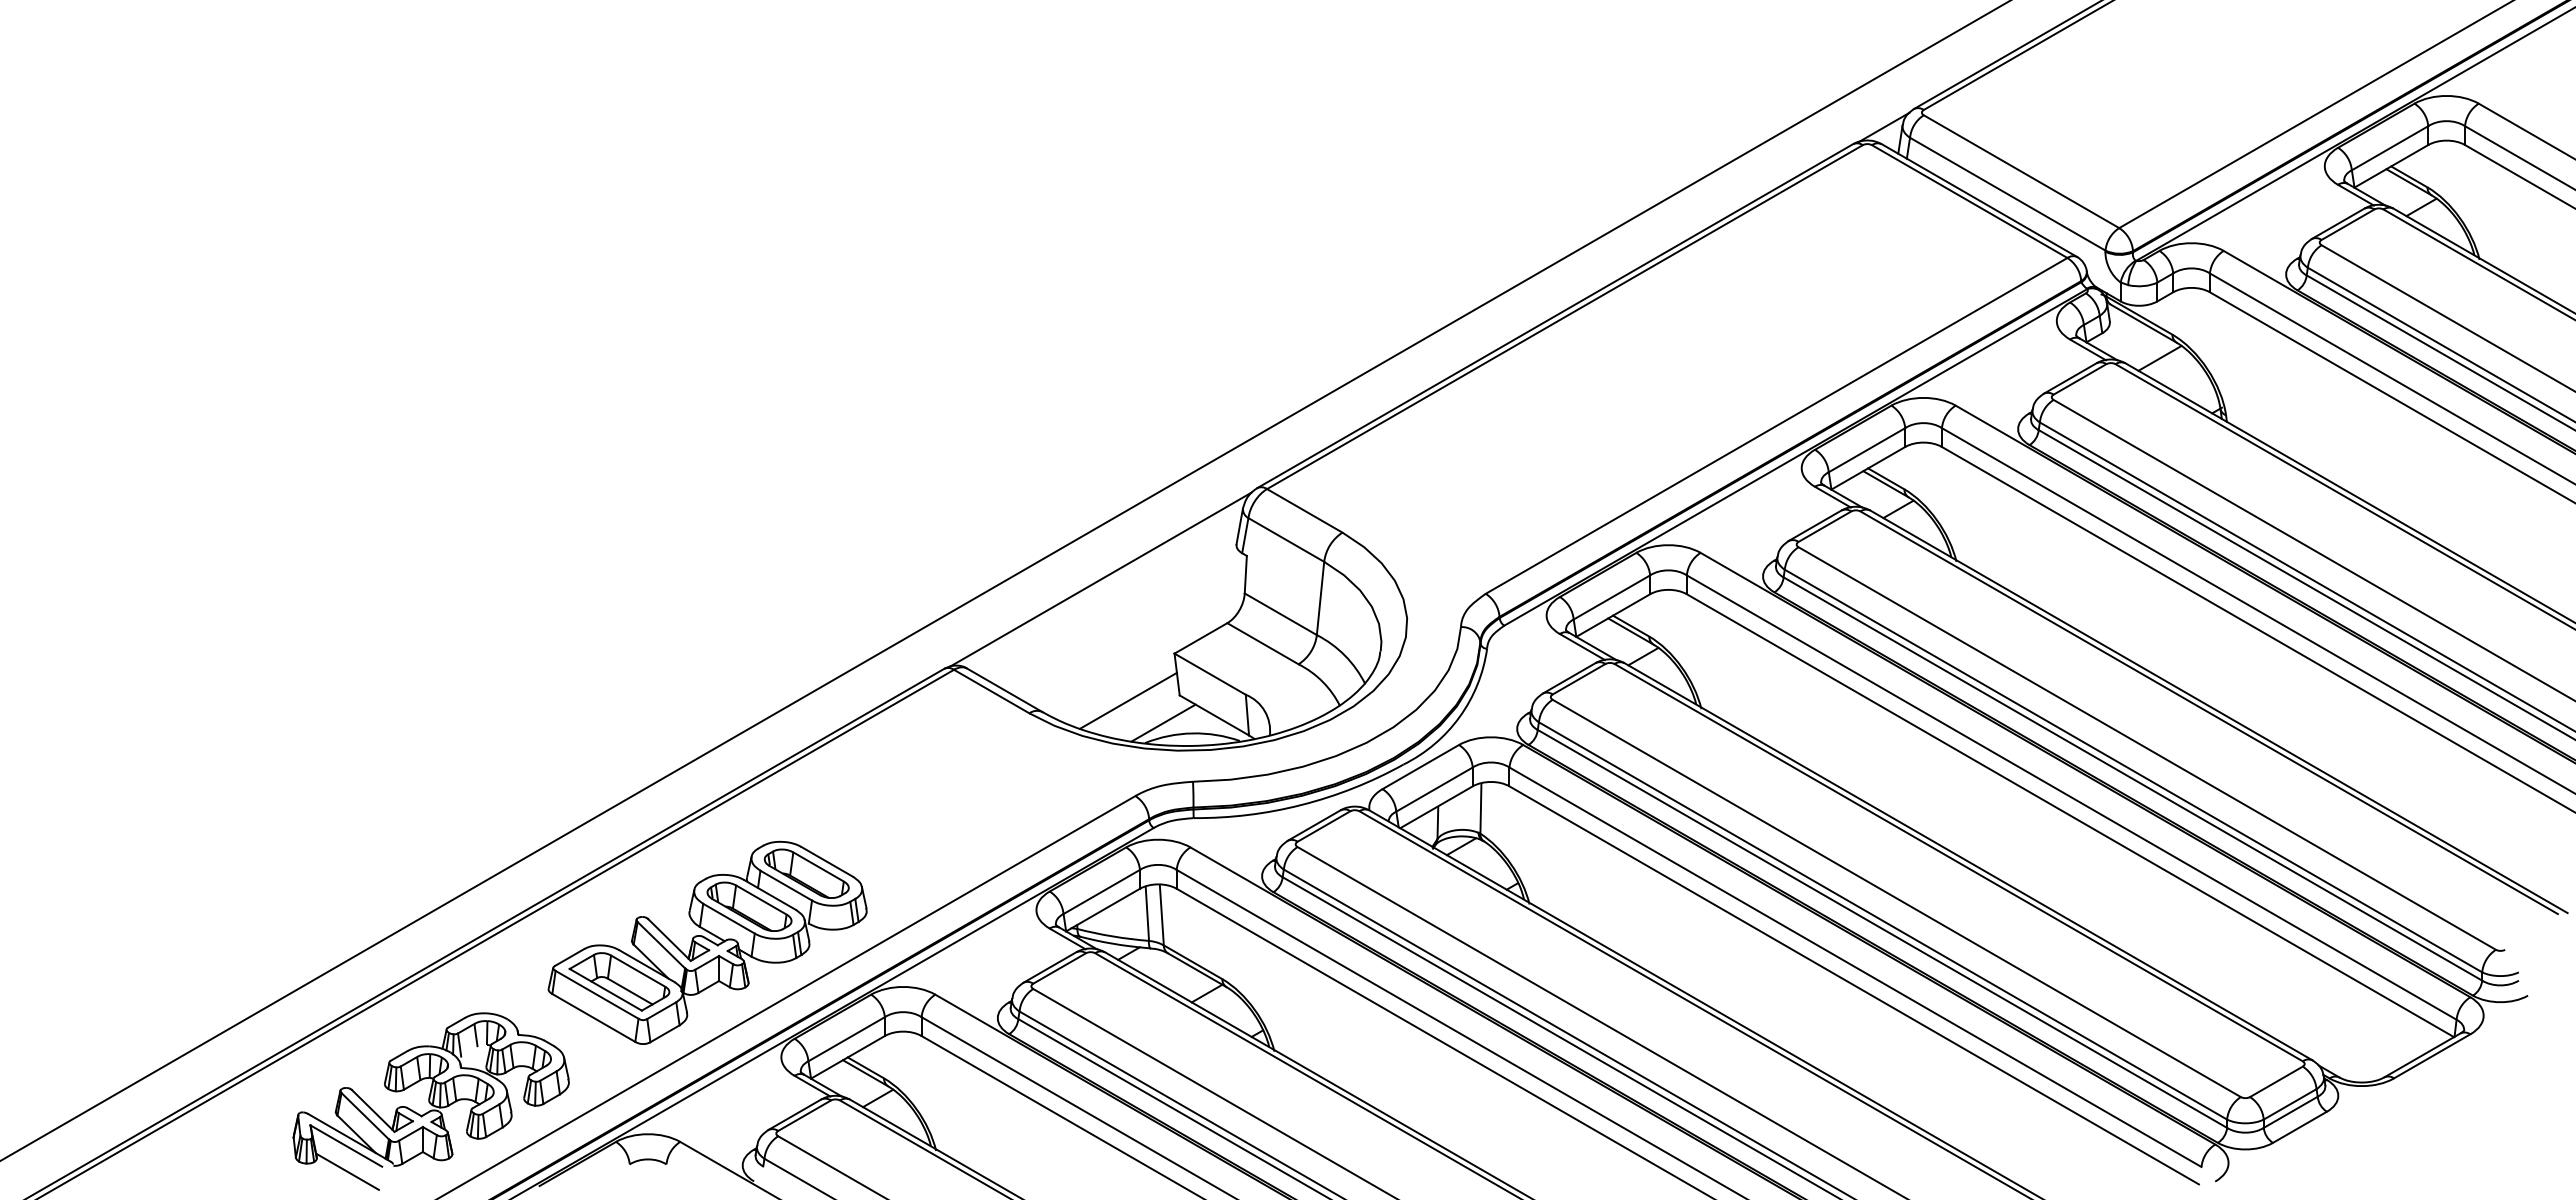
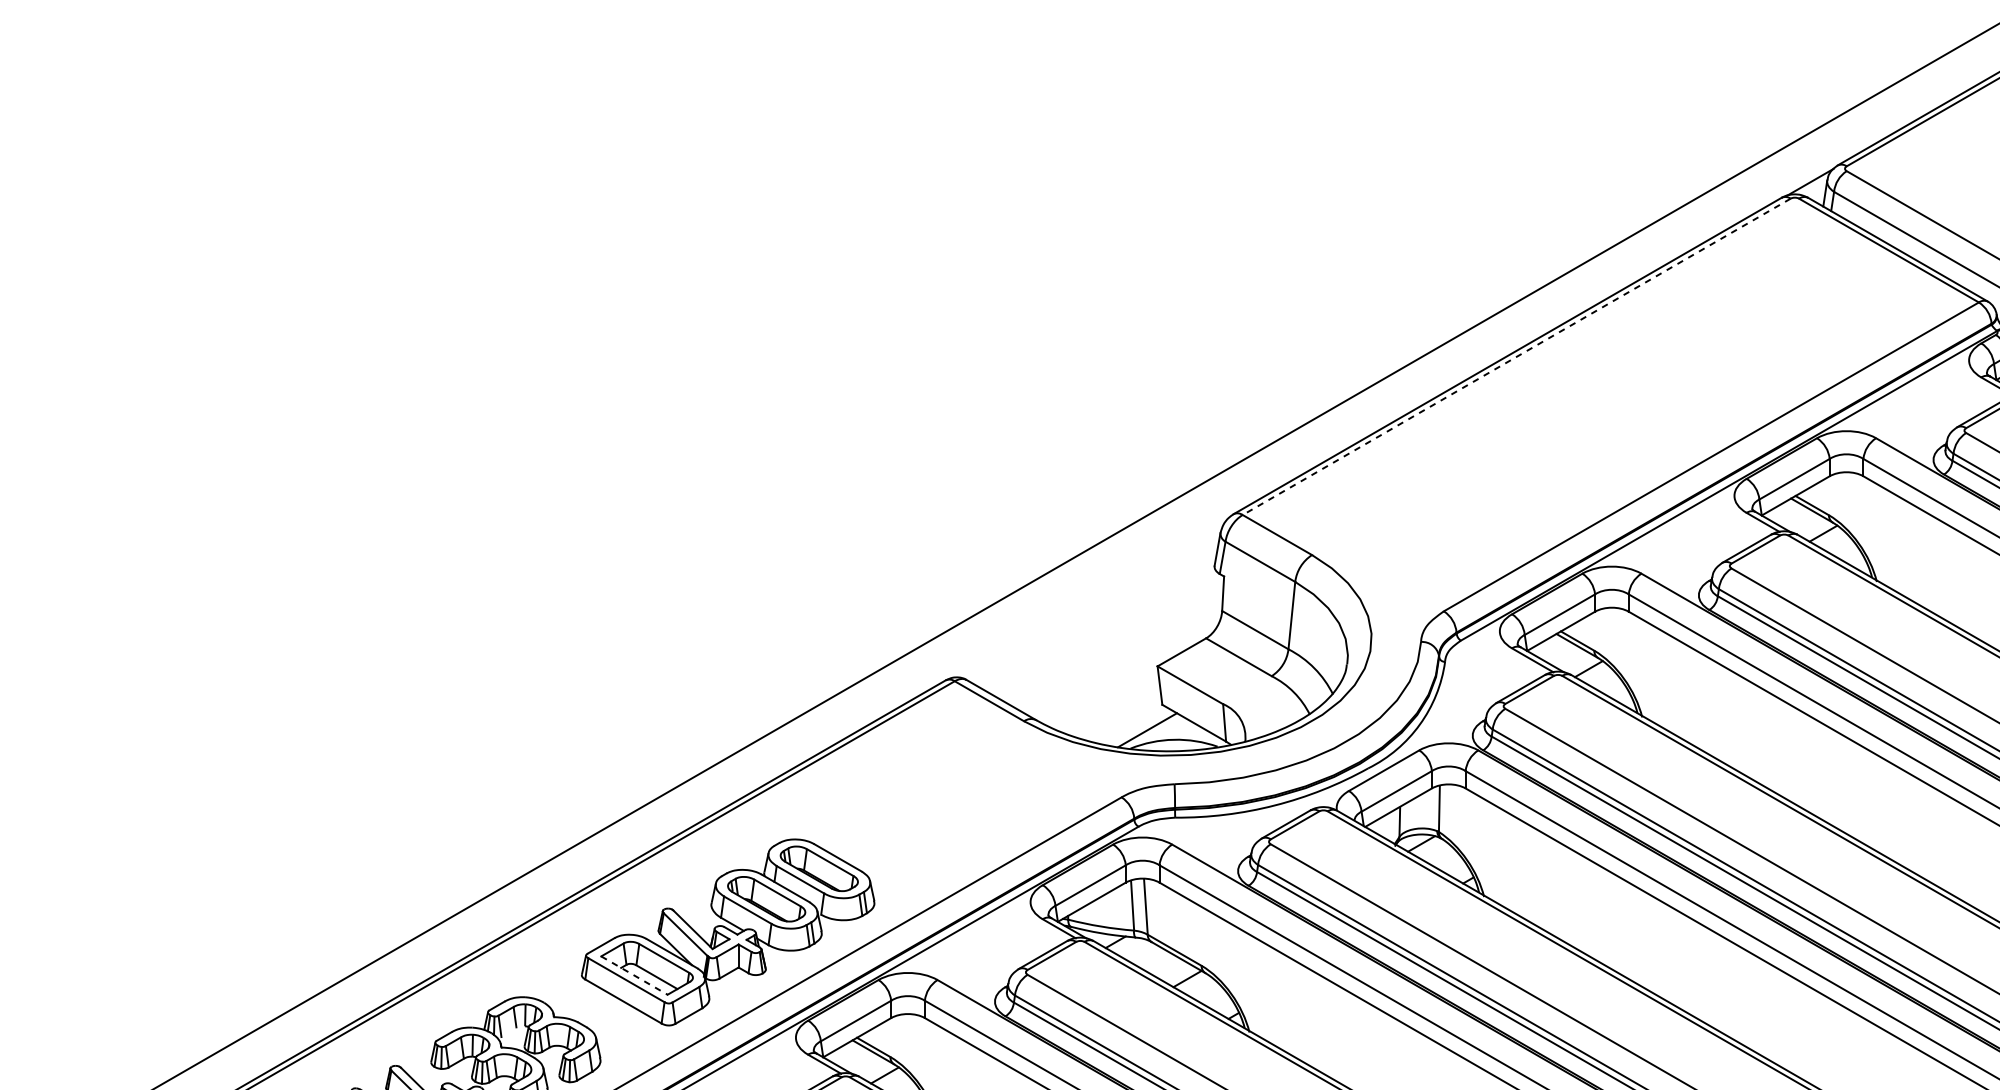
line: (1564, 317) -> (1516, 357), solid -> dashed
line: (1100, 579) -> (1089, 598), removed
line: (1127, 700) -> (1114, 709), removed
line: (605, 989) -> (634, 975), solid -> dashed

